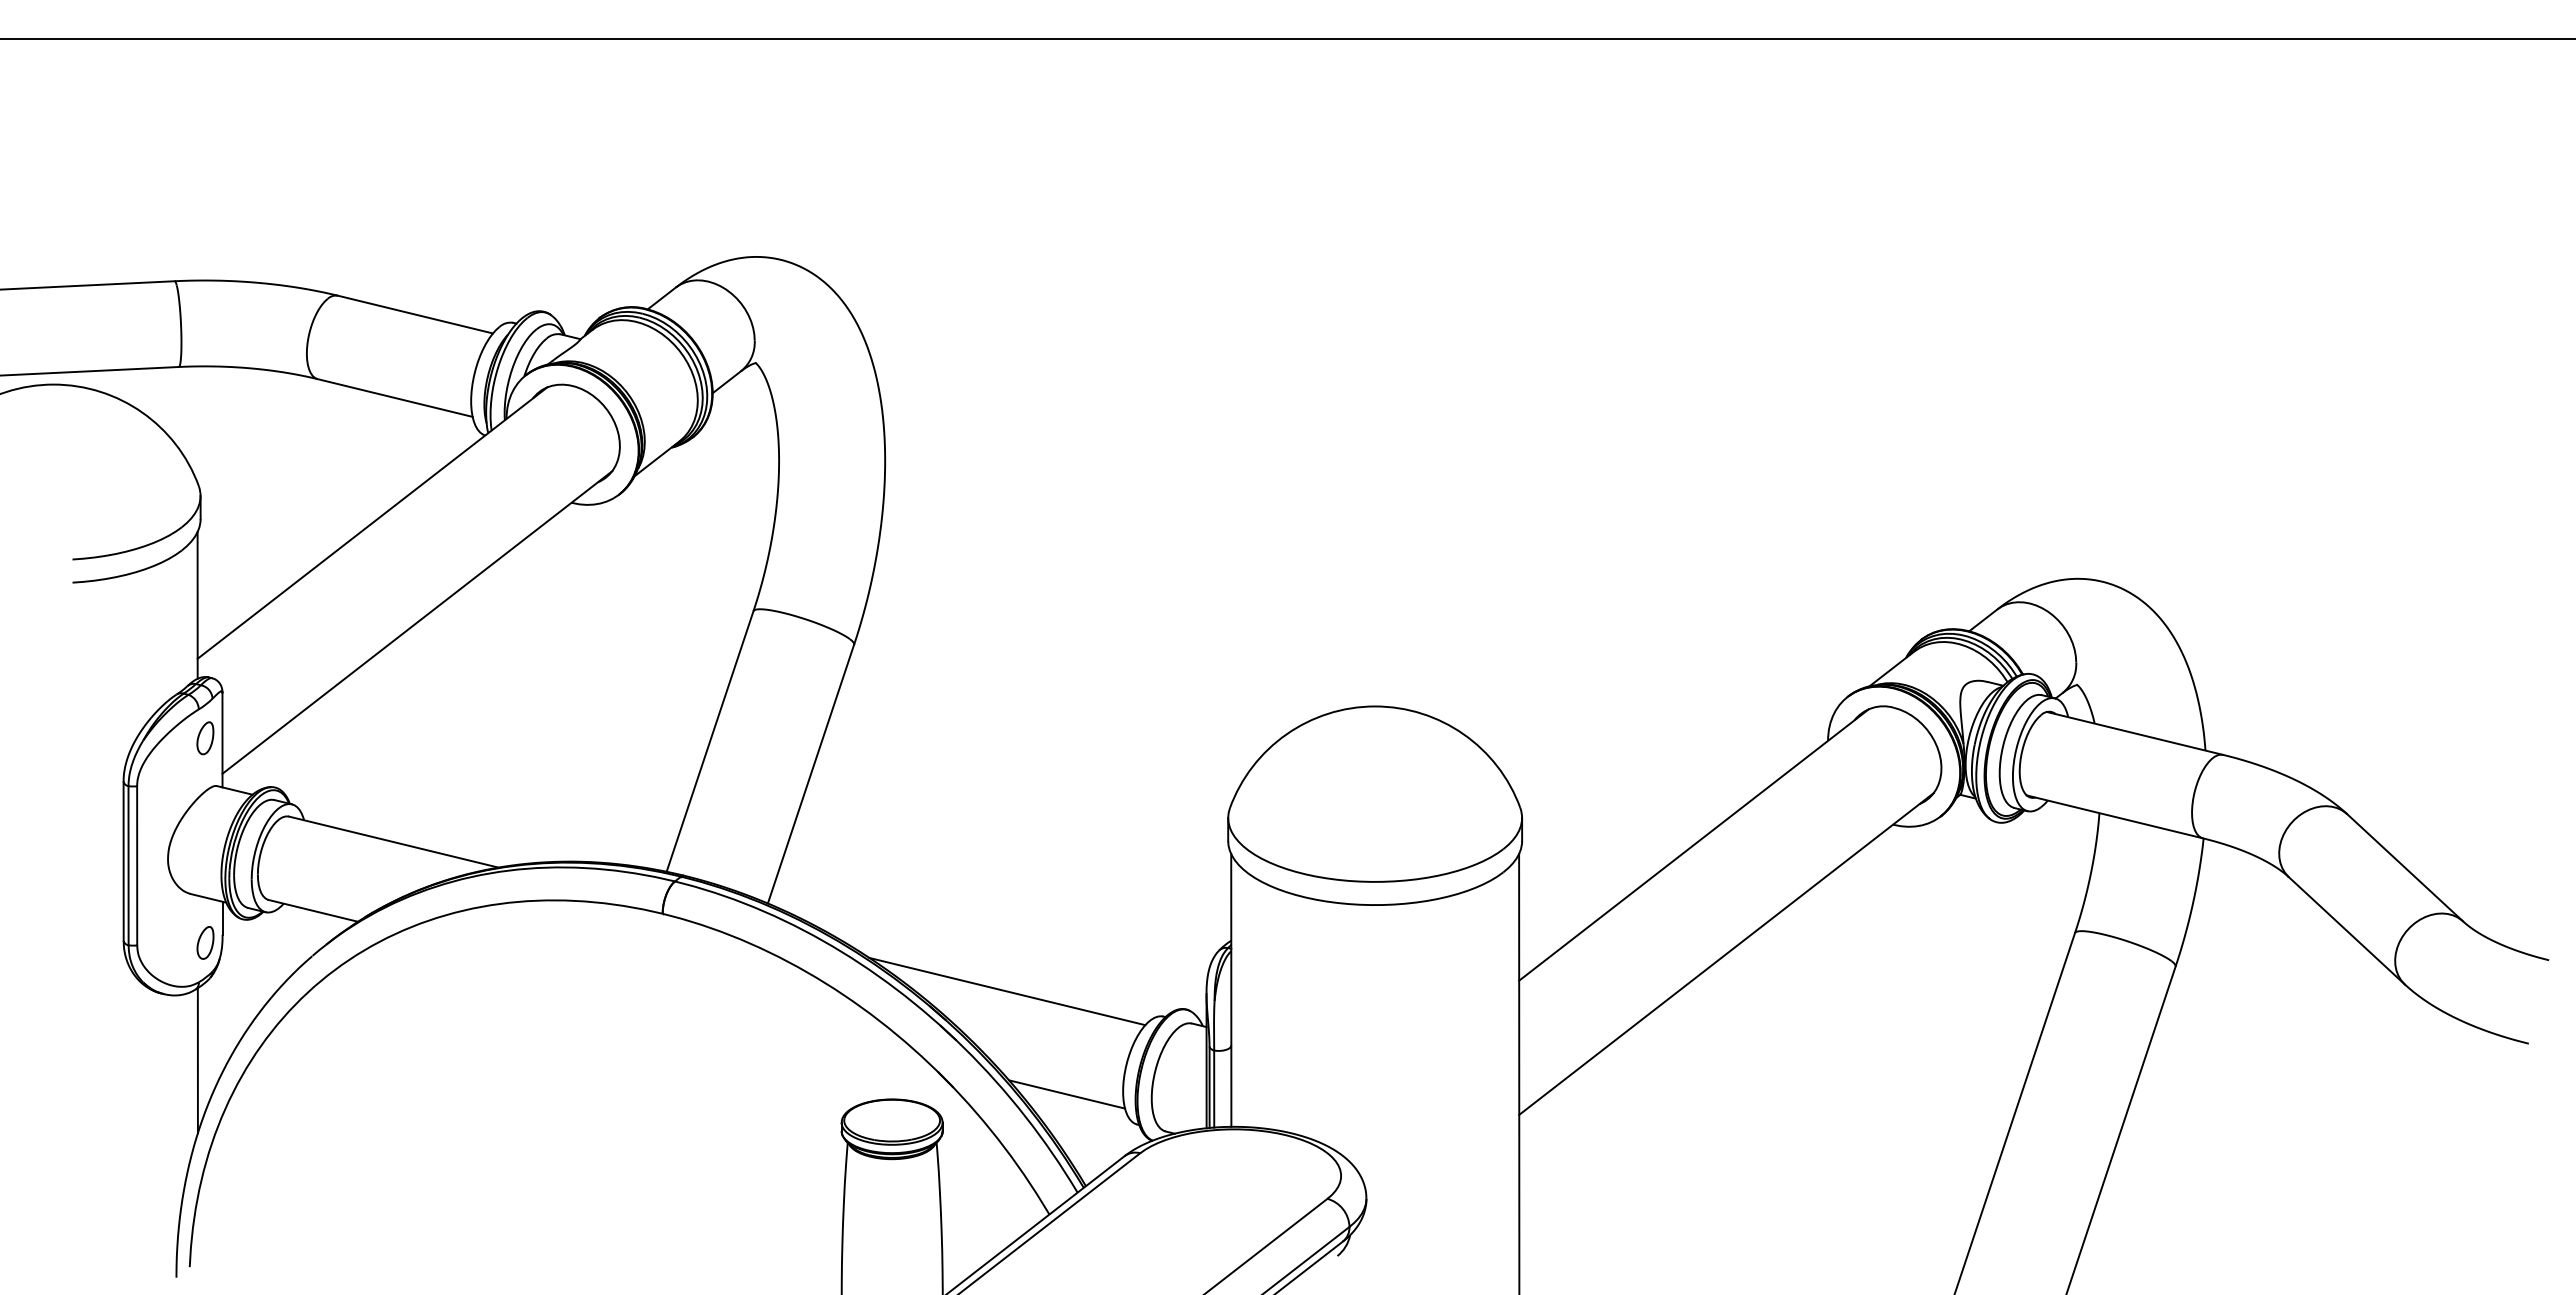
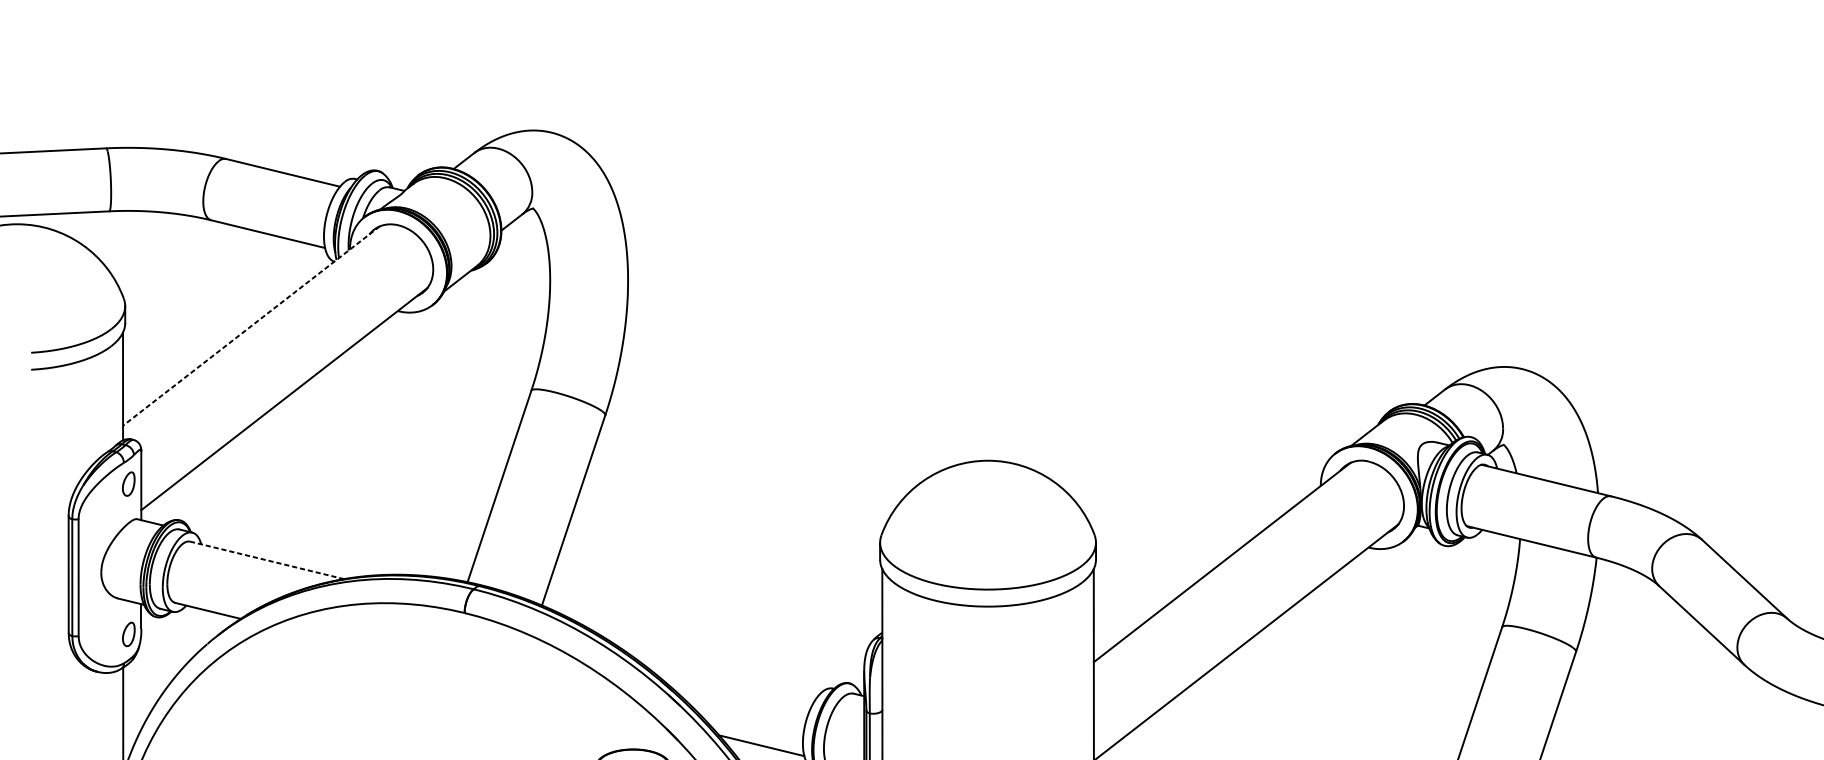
line: (372, 523) -> (251, 326), solid -> dashed
line: (393, 842) -> (266, 560), solid -> dashed
line: (1007, 991) -> (717, 670), removed

